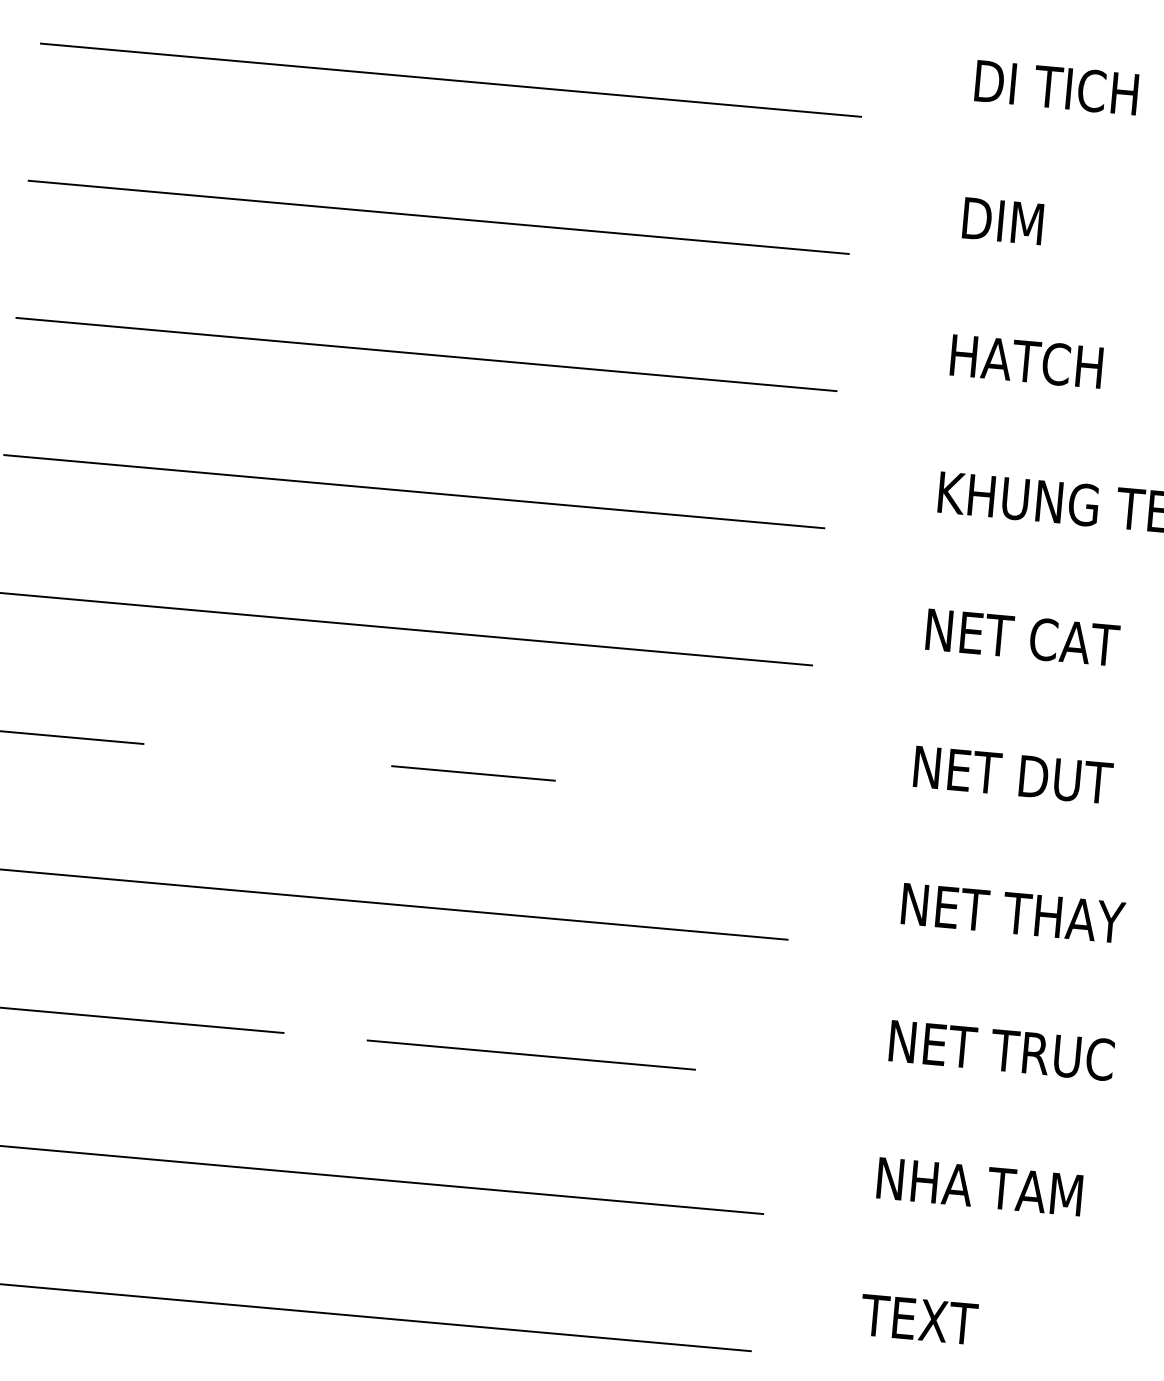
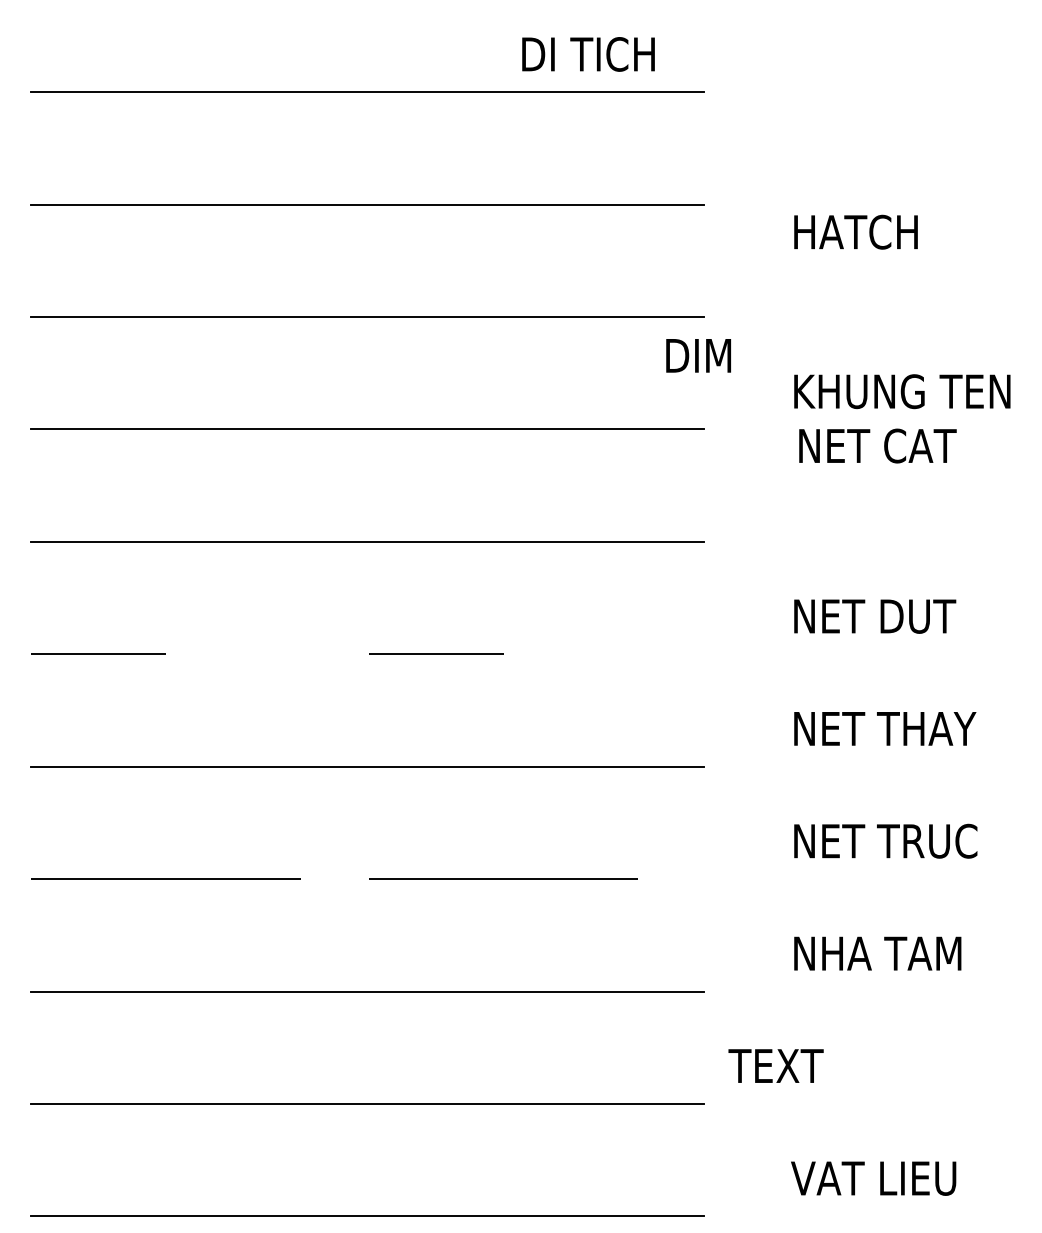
text: (1056, 87) -> (588, 54), moved
text: (1002, 220) -> (698, 355), moved
text: (1026, 360) -> (855, 231), moved
text: (1022, 636) -> (877, 445), moved
text: (918, 1318) -> (775, 1065), moved

